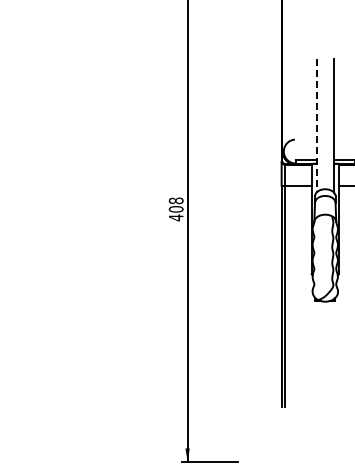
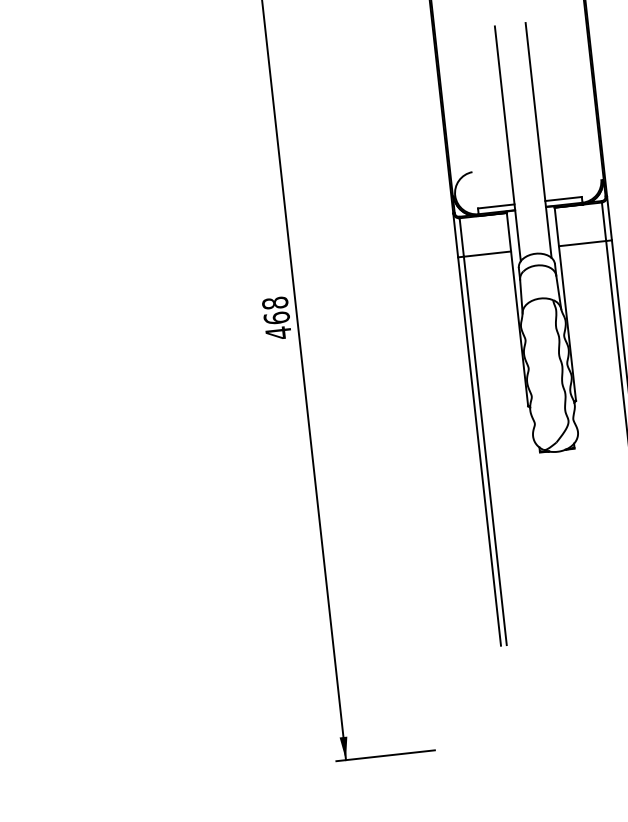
line: (316, 125) -> (507, 143), dashed -> solid
text: (175, 209) -> (275, 318), 408 -> 468

